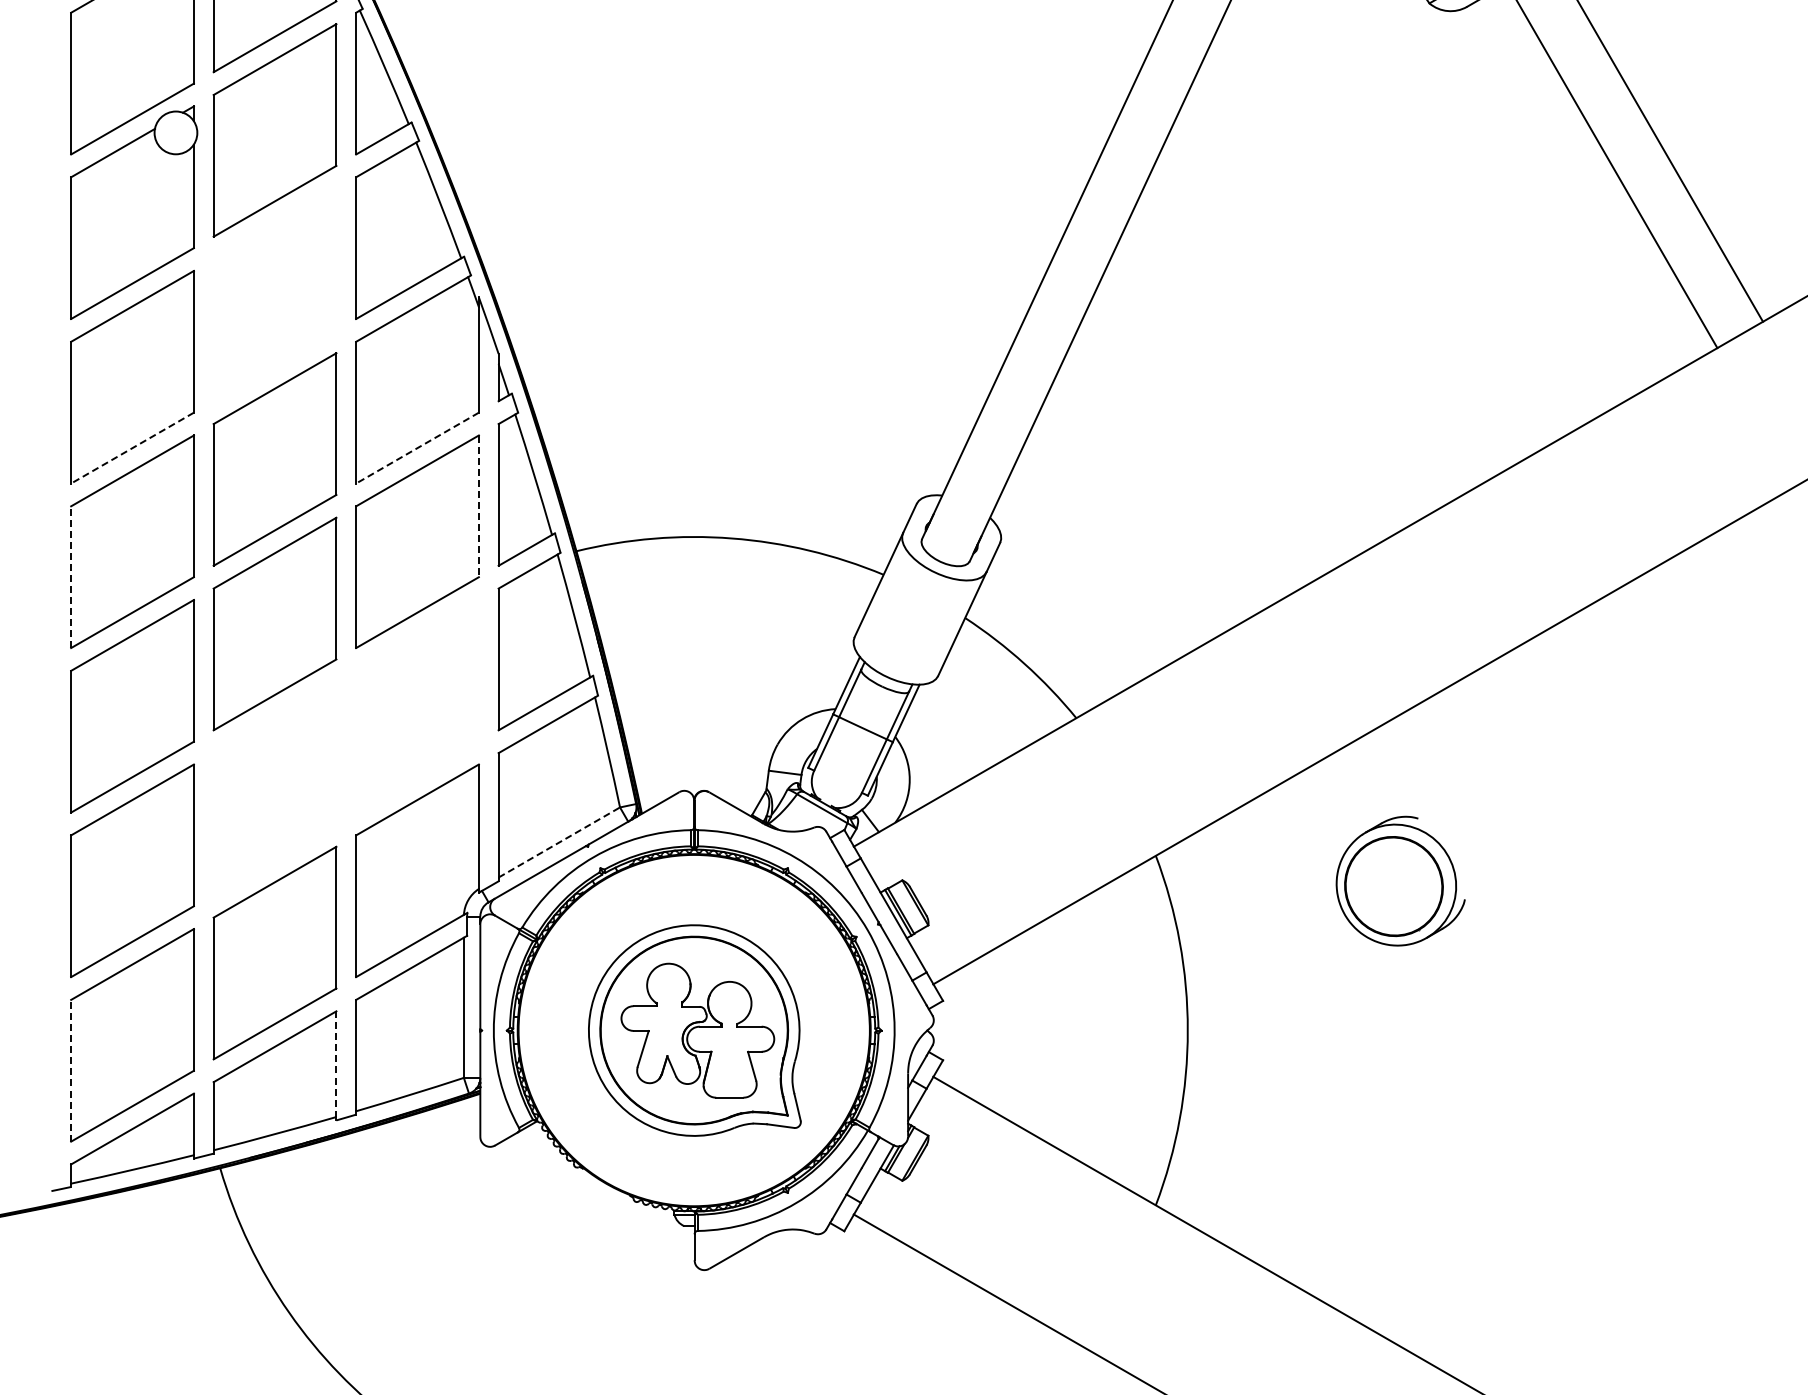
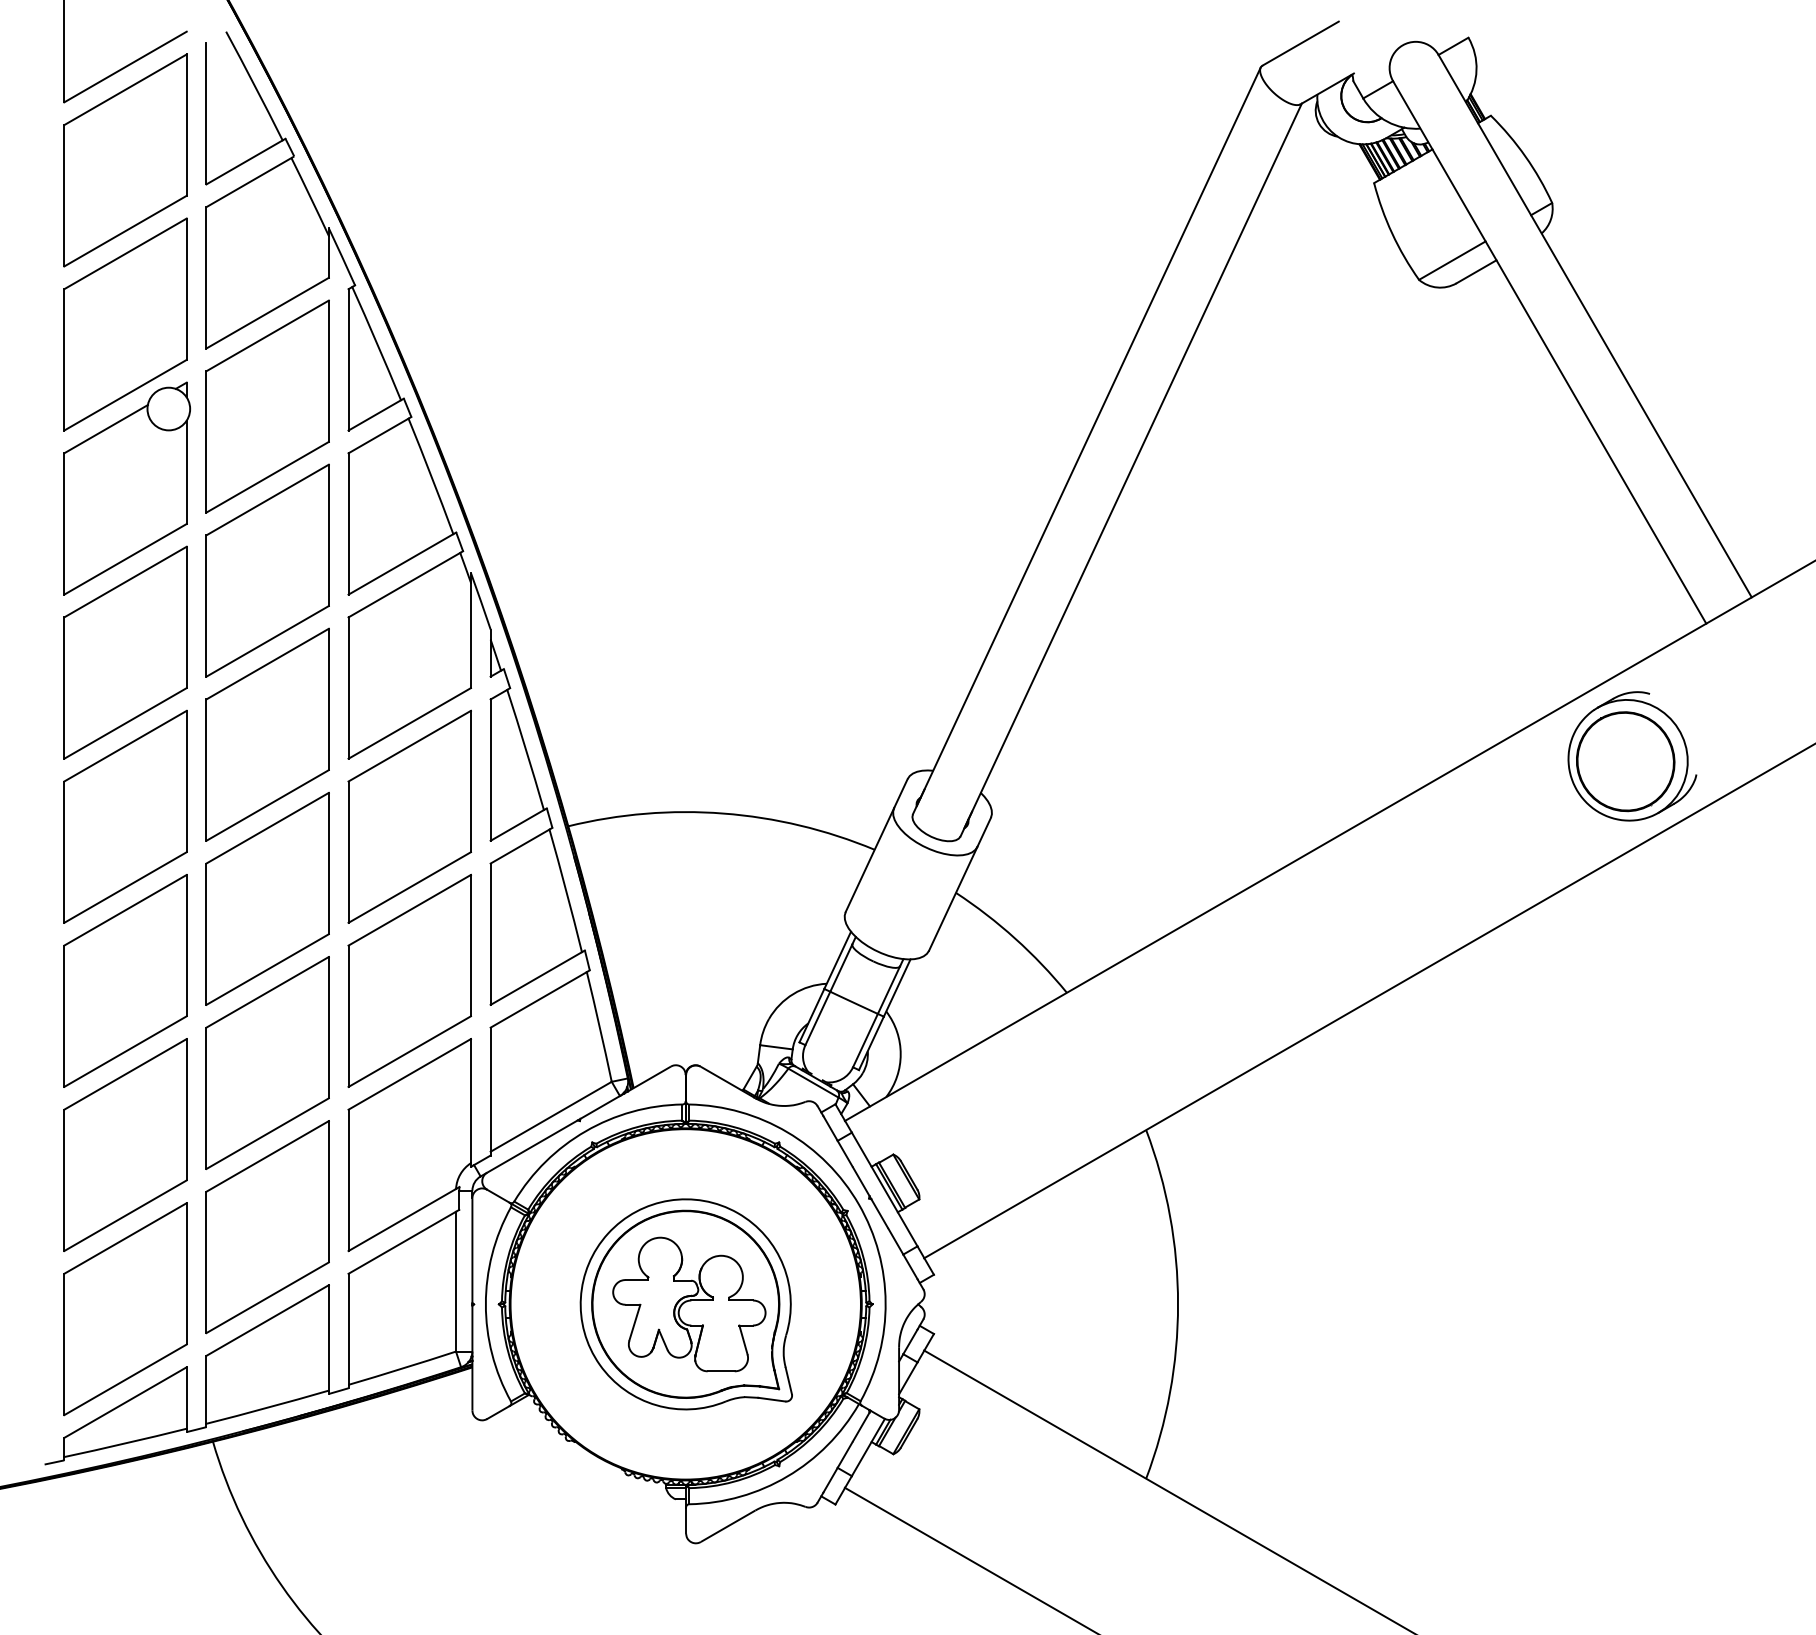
part: (274, 294) -> (267, 570), added
line: (132, 448) -> (125, 723), dashed -> solid
line: (417, 448) -> (409, 723), dashed -> solid
line: (478, 506) -> (470, 781), dashed -> solid
line: (71, 577) -> (64, 852), dashed -> solid
part: (417, 705) -> (409, 980), added
part: (274, 788) -> (267, 1062), added
line: (559, 842) -> (551, 1116), dashed -> solid
part: (1400, 881) -> (1632, 756), moved
line: (336, 1063) -> (328, 1337), dashed -> solid
line: (71, 1070) -> (64, 1344), dashed -> solid

